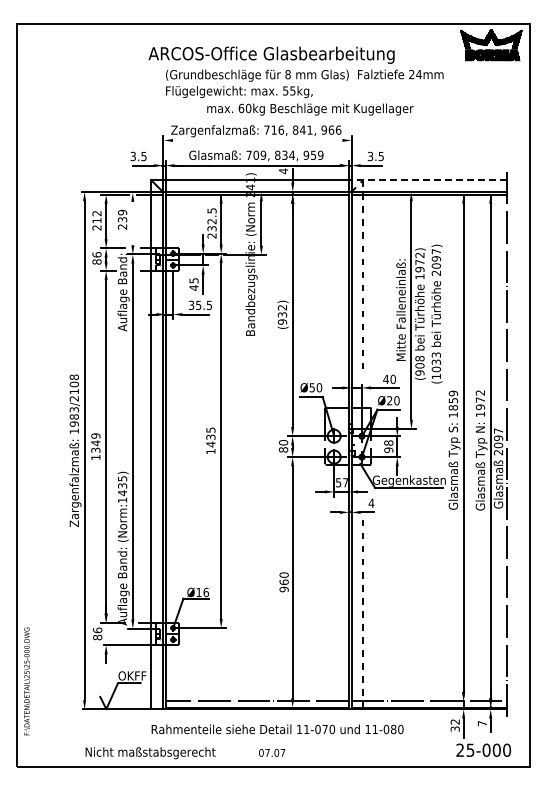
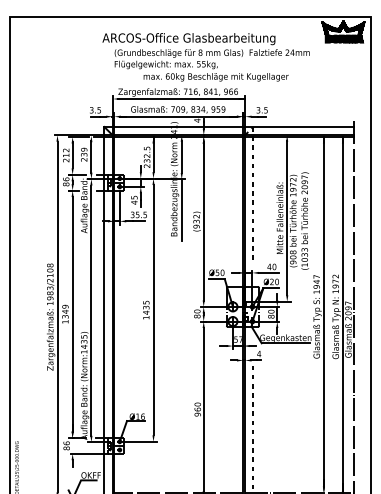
line: (261, 140) -> (181, 99), added
line: (428, 180) -> (299, 127), dashed -> solid
line: (132, 222) -> (91, 156), added
line: (261, 298) -> (181, 210), added
text: (453, 400) -> (316, 281), 1859 -> 1947
text: (388, 446) -> (271, 314), 98 -> 80

